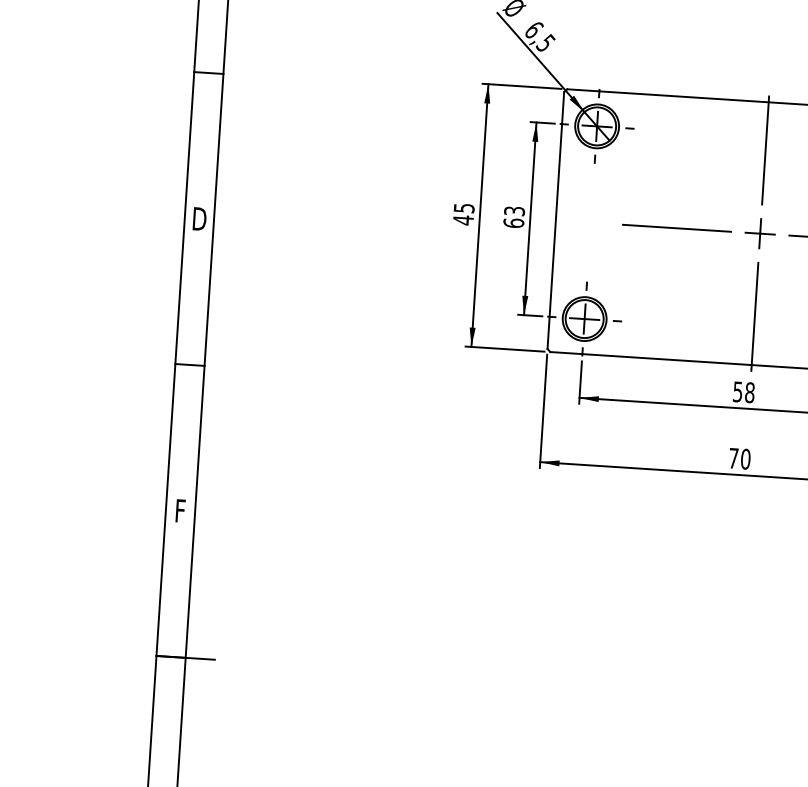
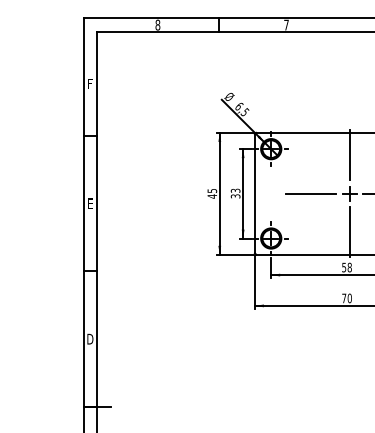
text: (199, 218) -> (90, 203), D -> E
text: (513, 223) -> (235, 196), 63 -> 33
text: (180, 509) -> (90, 338), F -> D

